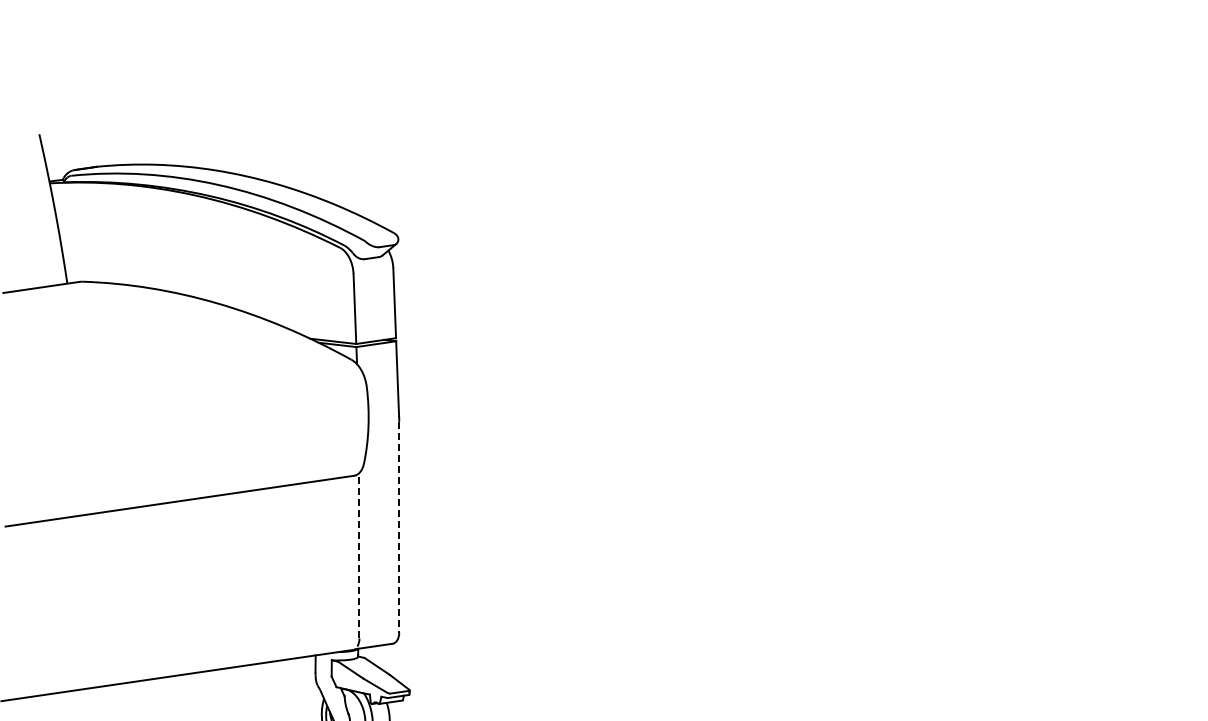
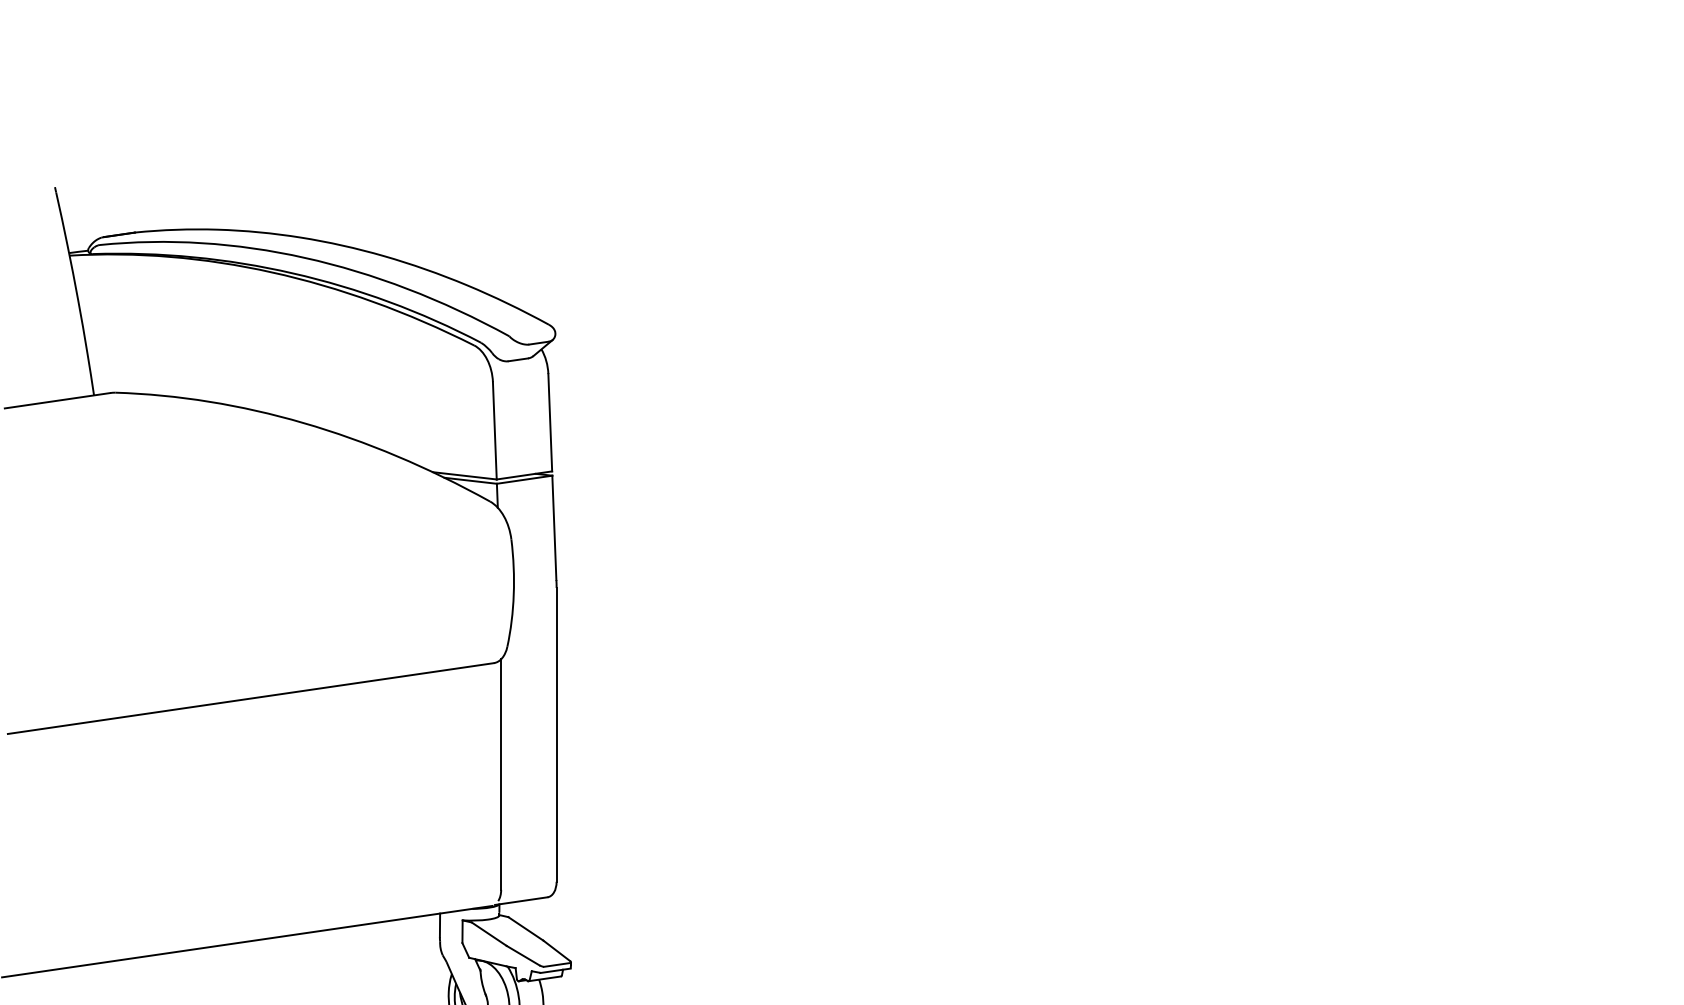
line: (399, 527) -> (556, 735), dashed -> solid
line: (359, 555) -> (501, 774), dashed -> solid

